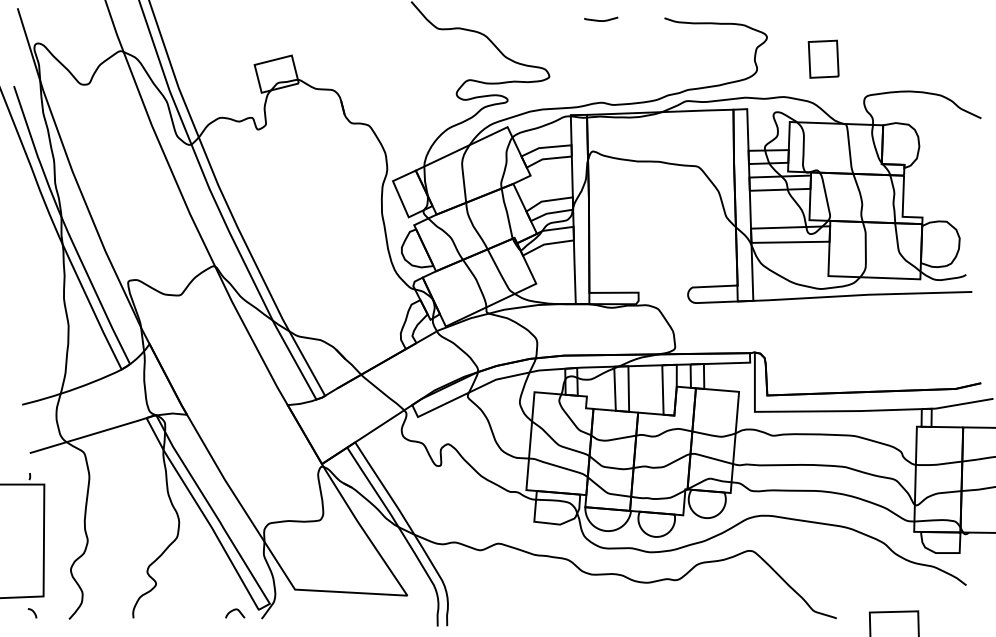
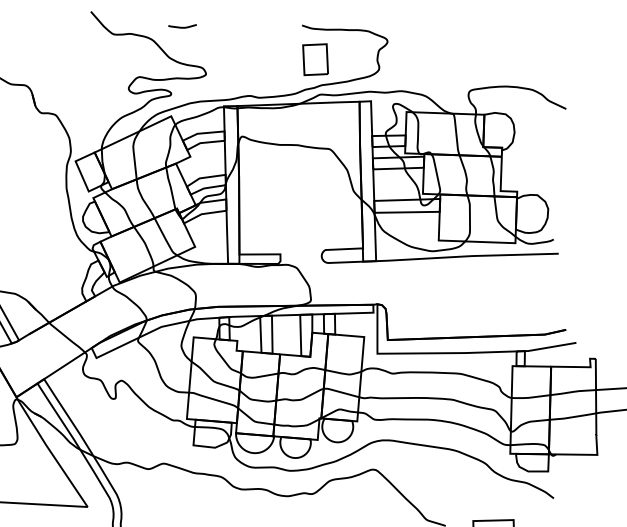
curve: (601, 20) -> (182, 27), moved
part: (823, 58) -> (315, 59), moved

